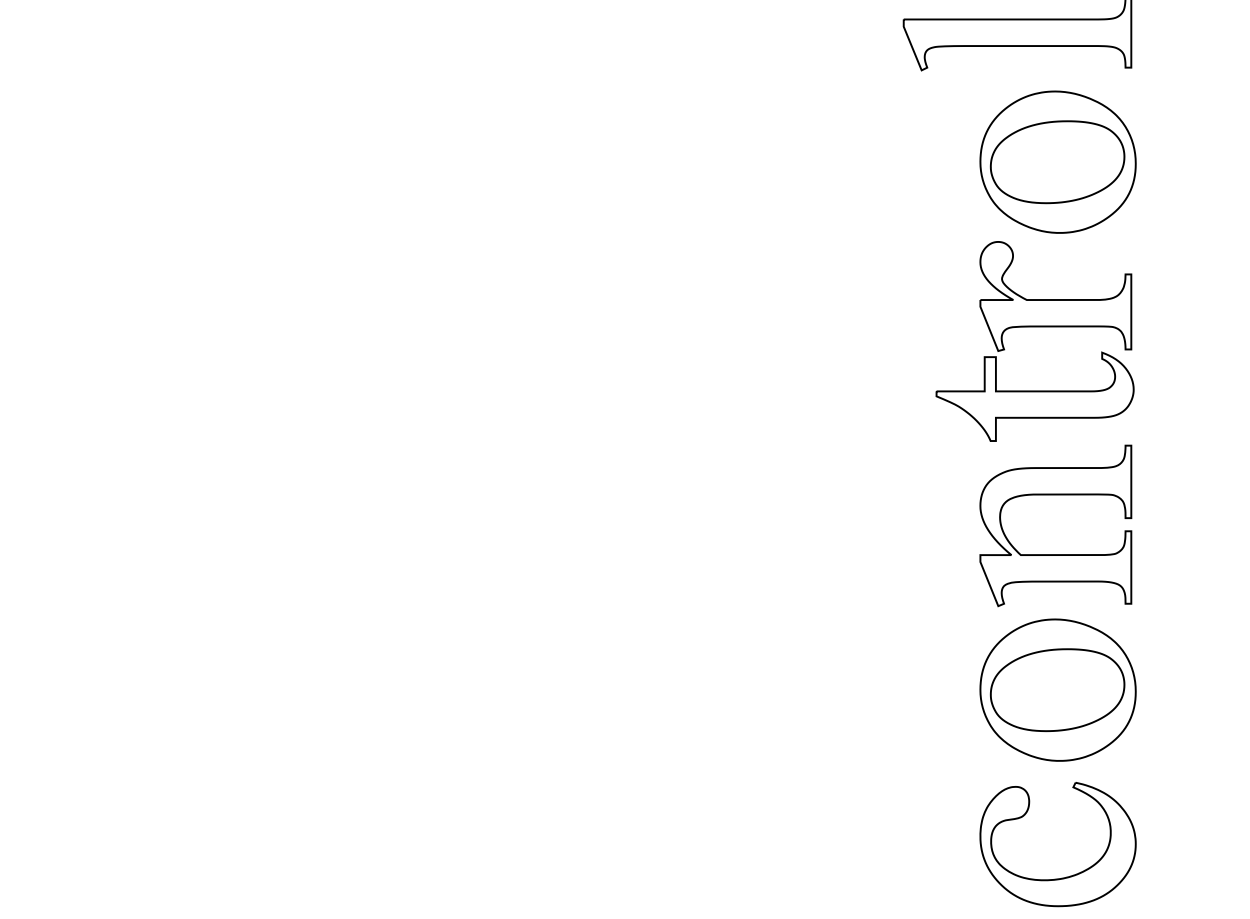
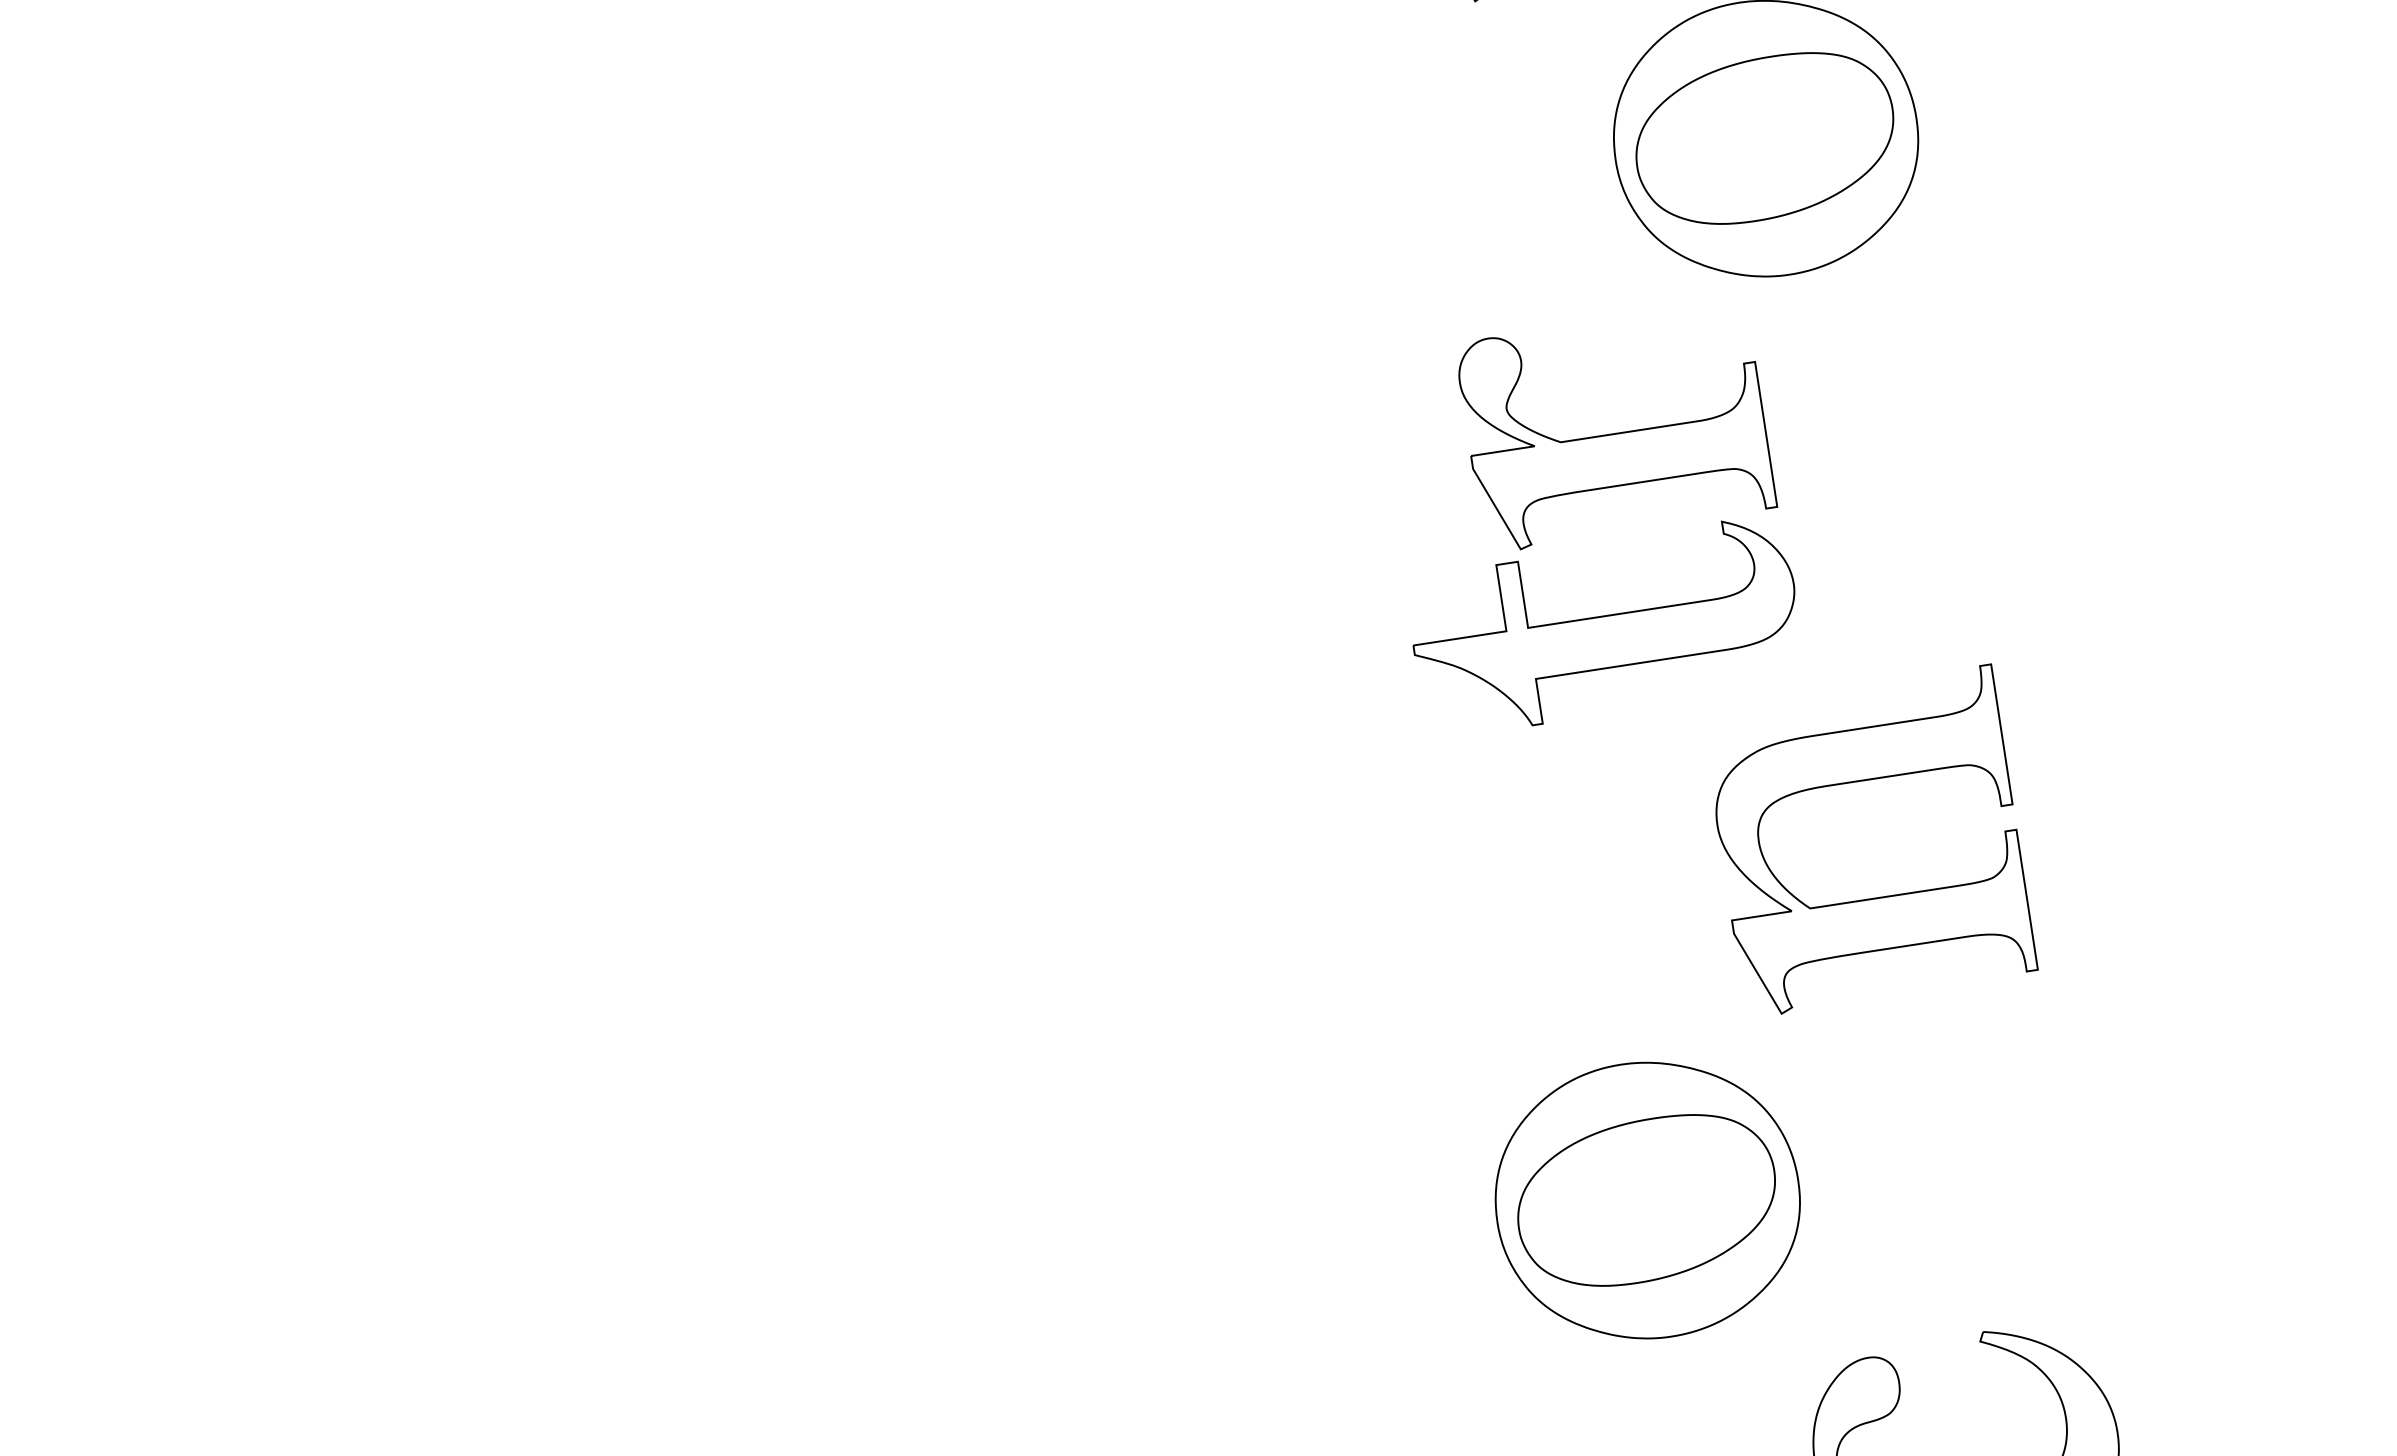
part: (1034, 327) -> (1583, 493), moved
part: (1057, 689) -> (1646, 1199), moved

